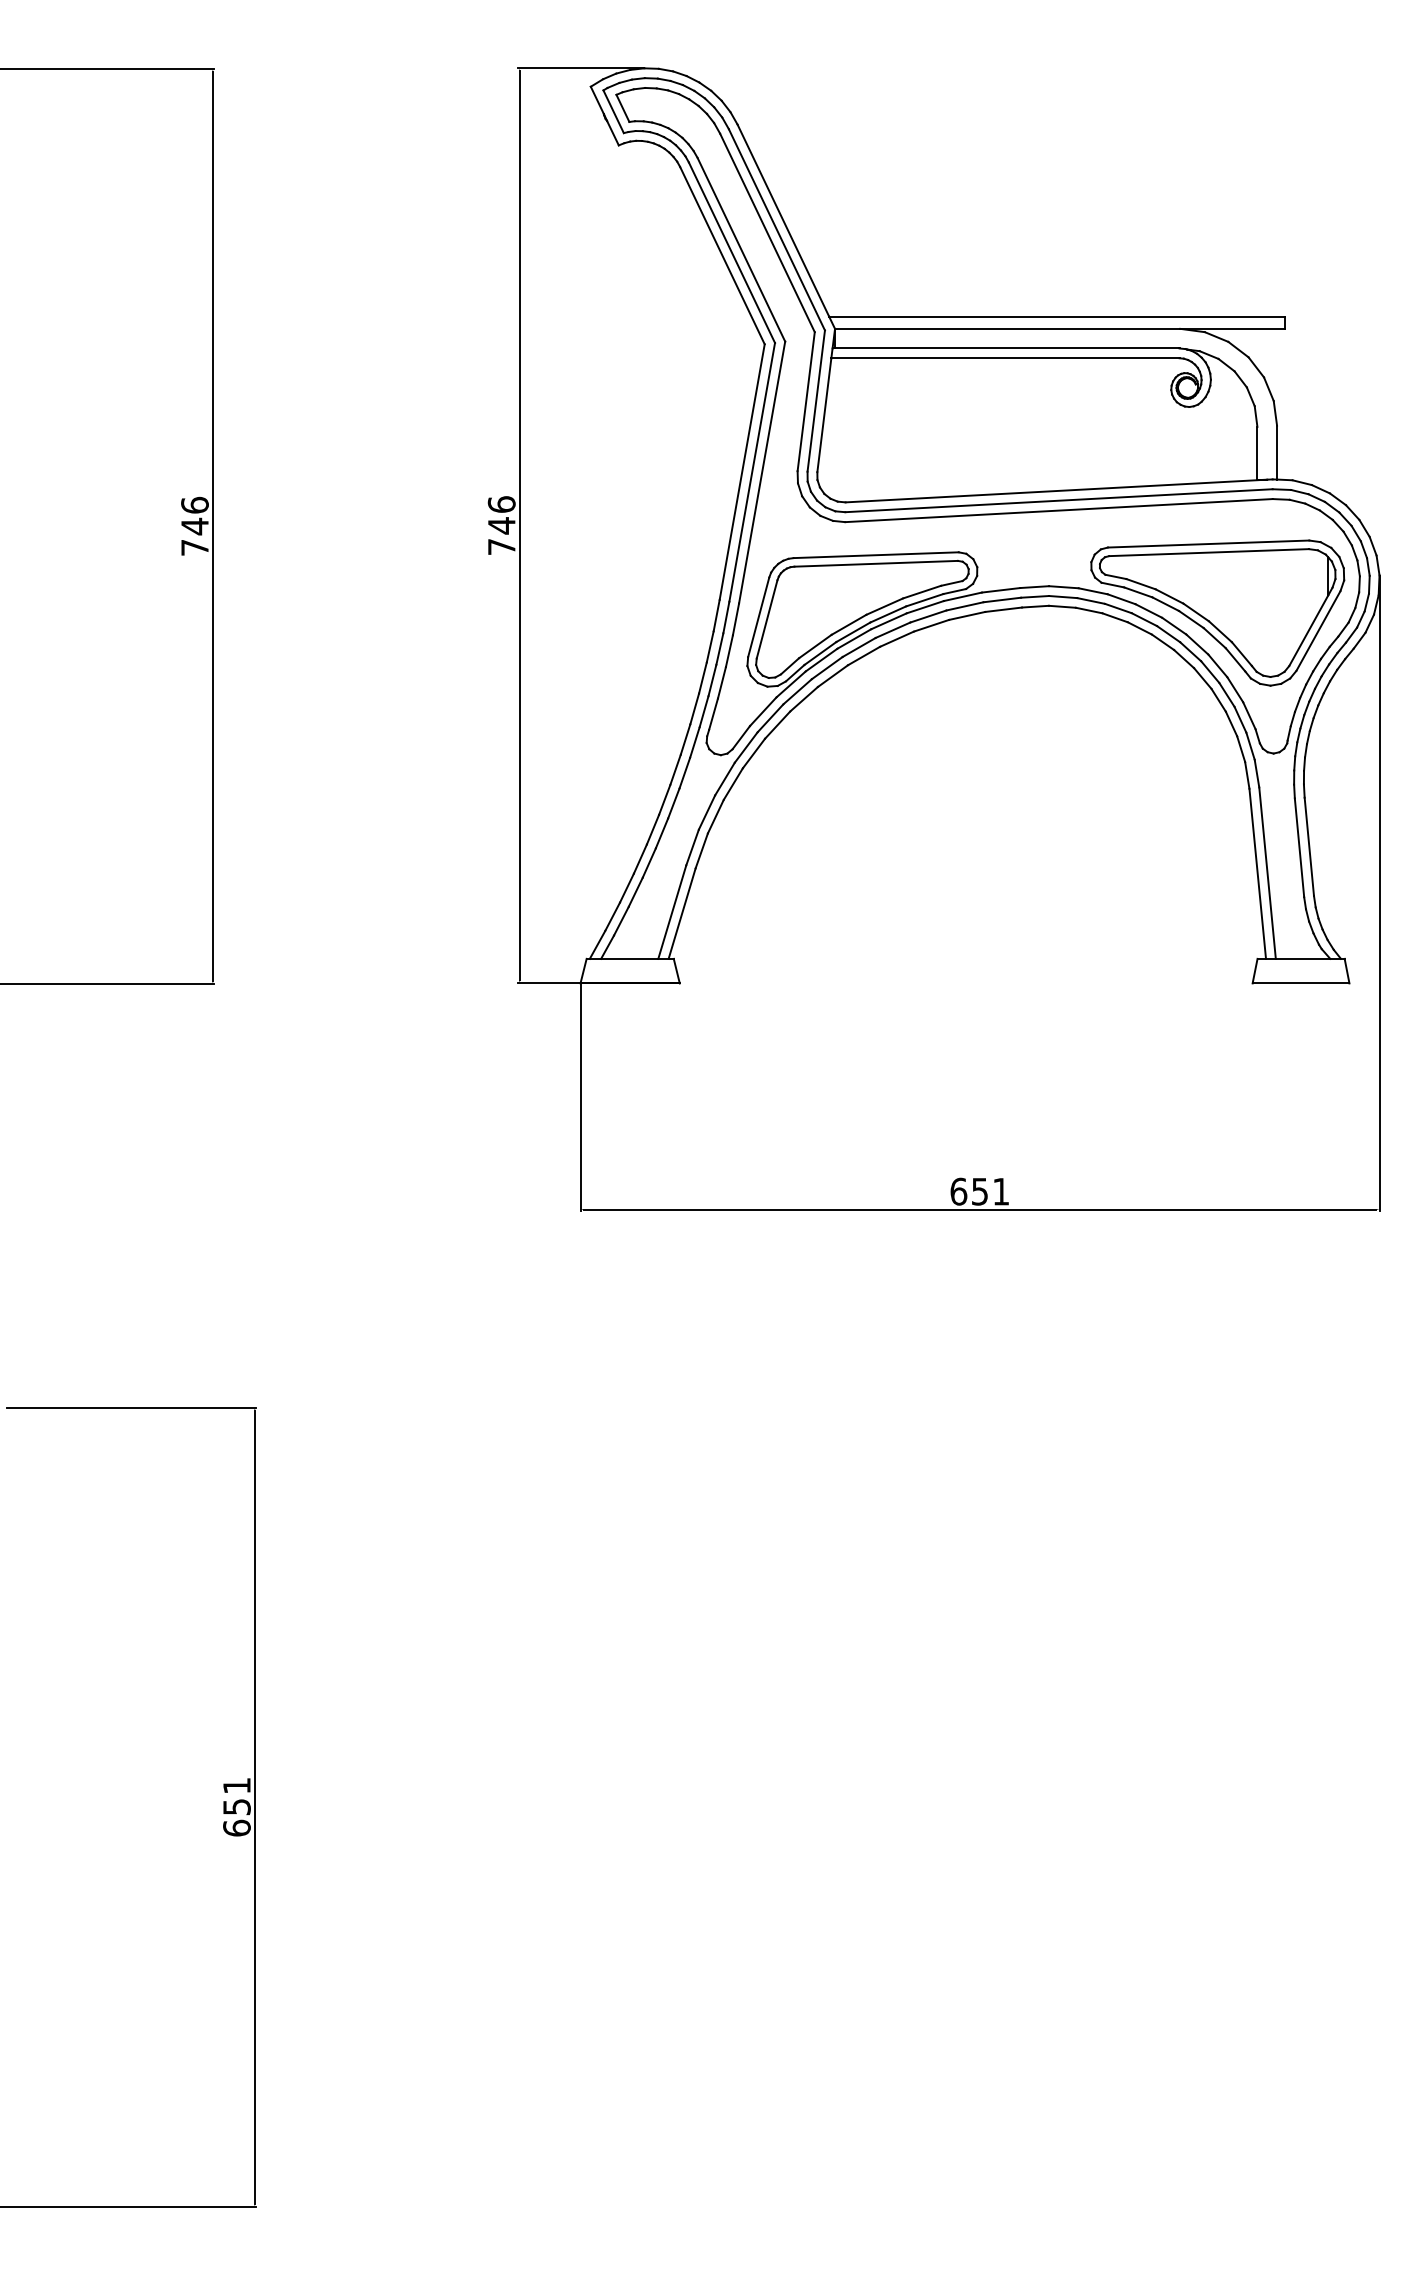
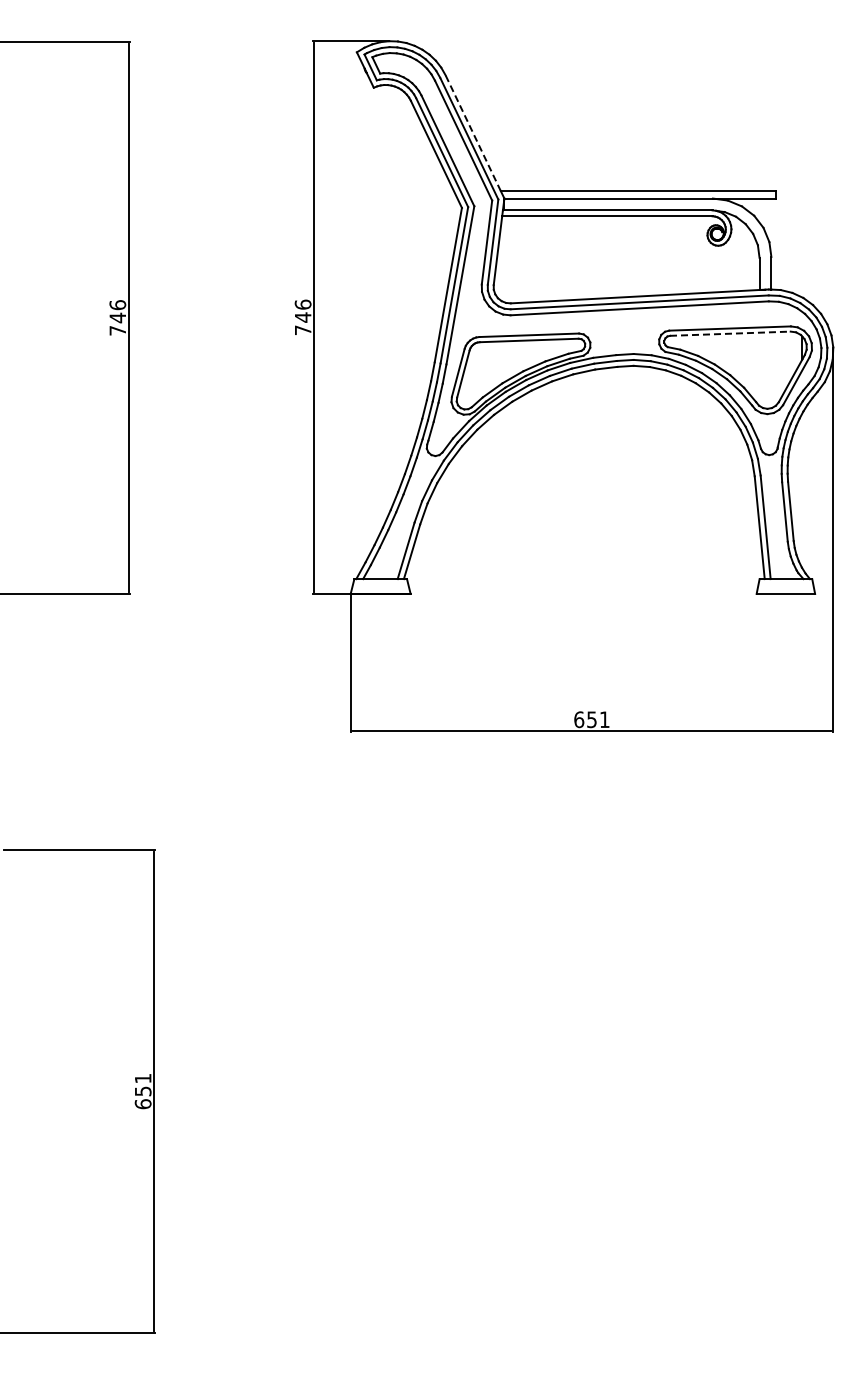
line: (783, 219) -> (473, 132), solid -> dashed
line: (1209, 552) -> (730, 333), solid -> dashed

